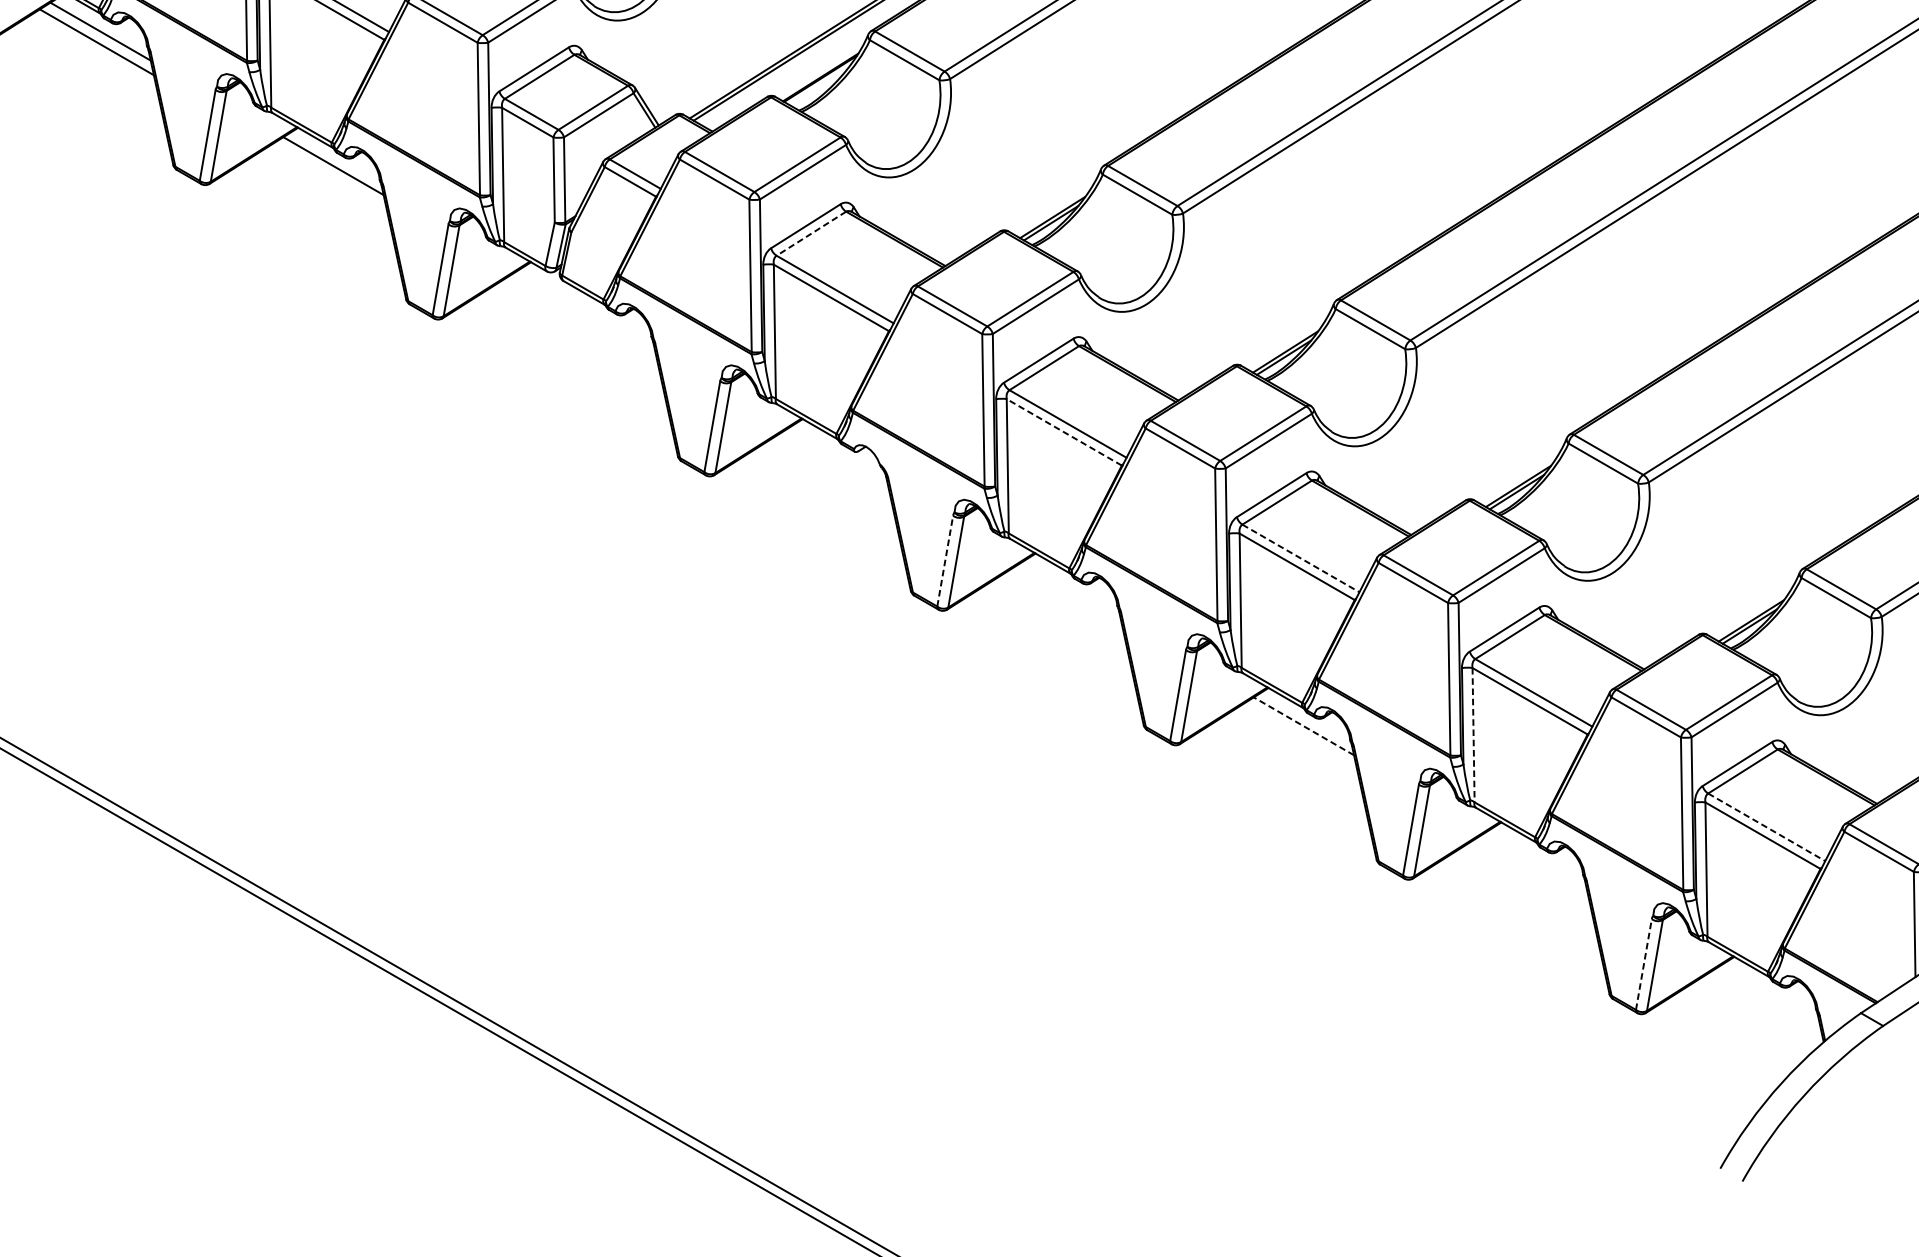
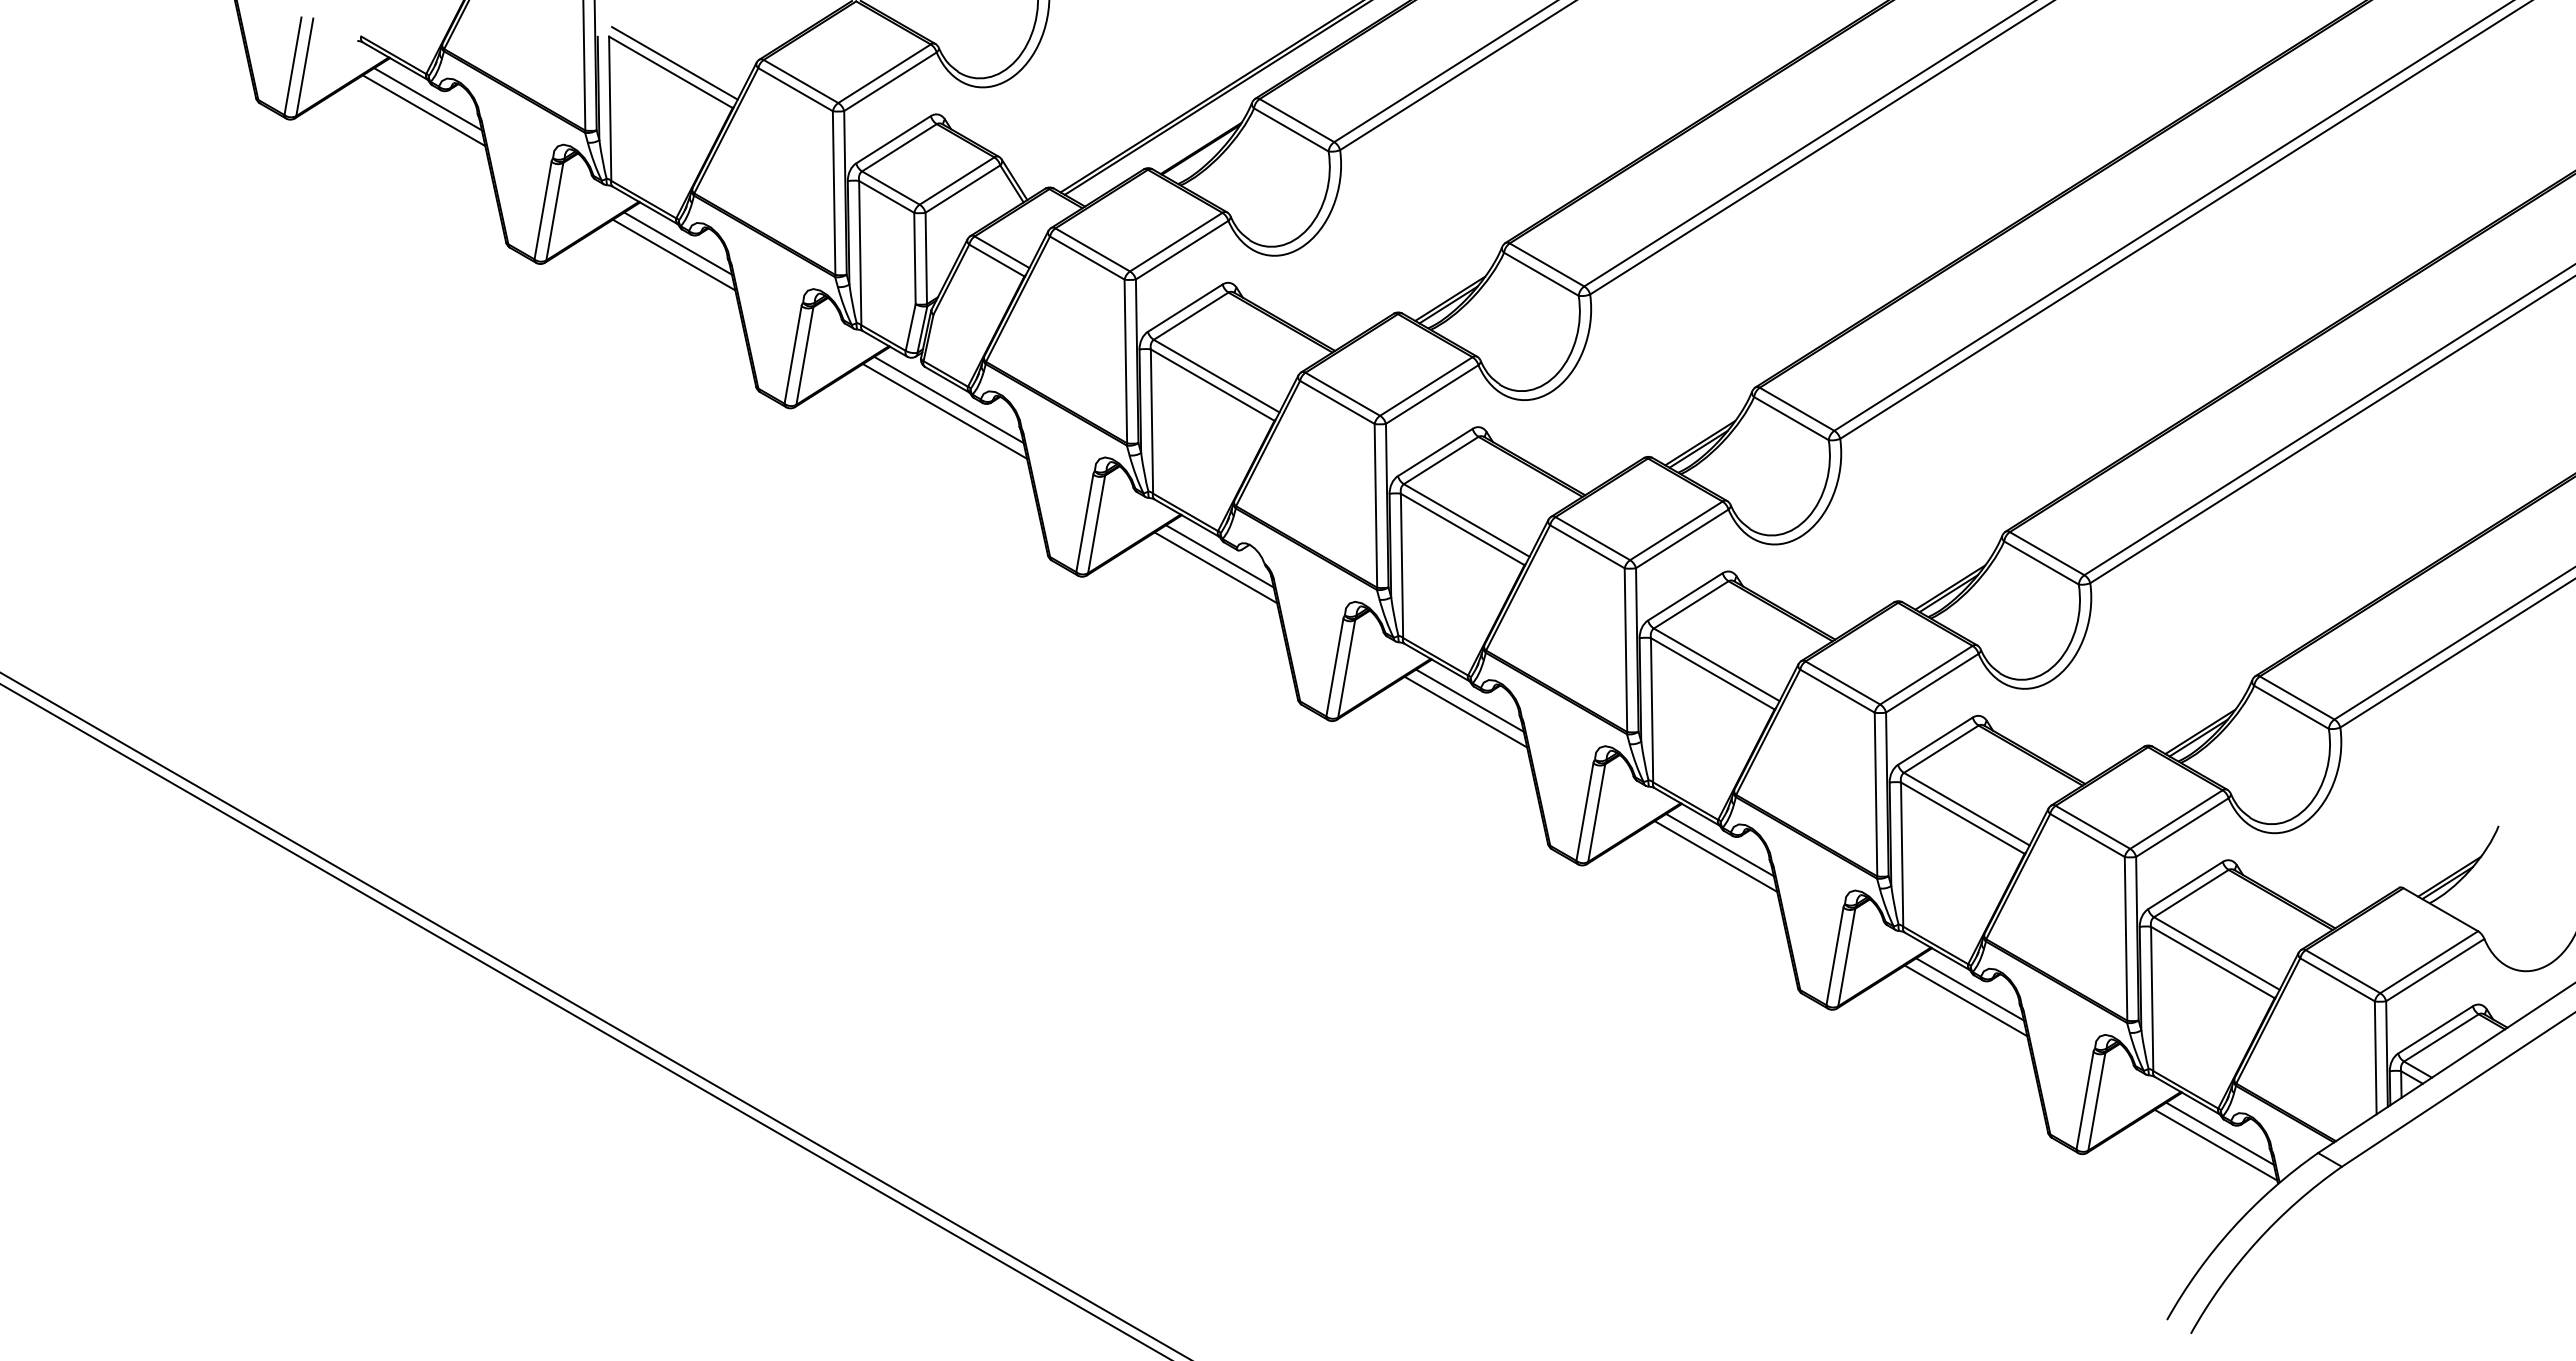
line: (329, 176) -> (673, 254), added
line: (810, 234) -> (1190, 316), dashed -> solid
line: (585, 311) -> (948, 399), added
line: (581, 322) -> (944, 411), added
line: (1064, 432) -> (1462, 529), dashed -> solid
line: (837, 457) -> (1219, 556), added
line: (834, 467) -> (1215, 567), added
line: (1300, 558) -> (1716, 664), dashed -> solid
line: (944, 560) -> (1334, 667), dashed -> solid
line: (1070, 591) -> (1469, 700), added
line: (1066, 601) -> (1465, 711), added
line: (1303, 725) -> (1719, 844), dashed -> solid
line: (1299, 736) -> (1715, 856), added
line: (1473, 736) -> (1902, 855), dashed -> solid
line: (1766, 827) -> (2216, 953), dashed -> solid
line: (1536, 860) -> (1969, 989), added
line: (1532, 871) -> (1965, 1000), added
line: (1644, 964) -> (2085, 1100), dashed -> solid
line: (1769, 994) -> (2219, 1133), added
line: (1765, 1005) -> (2215, 1144), added

